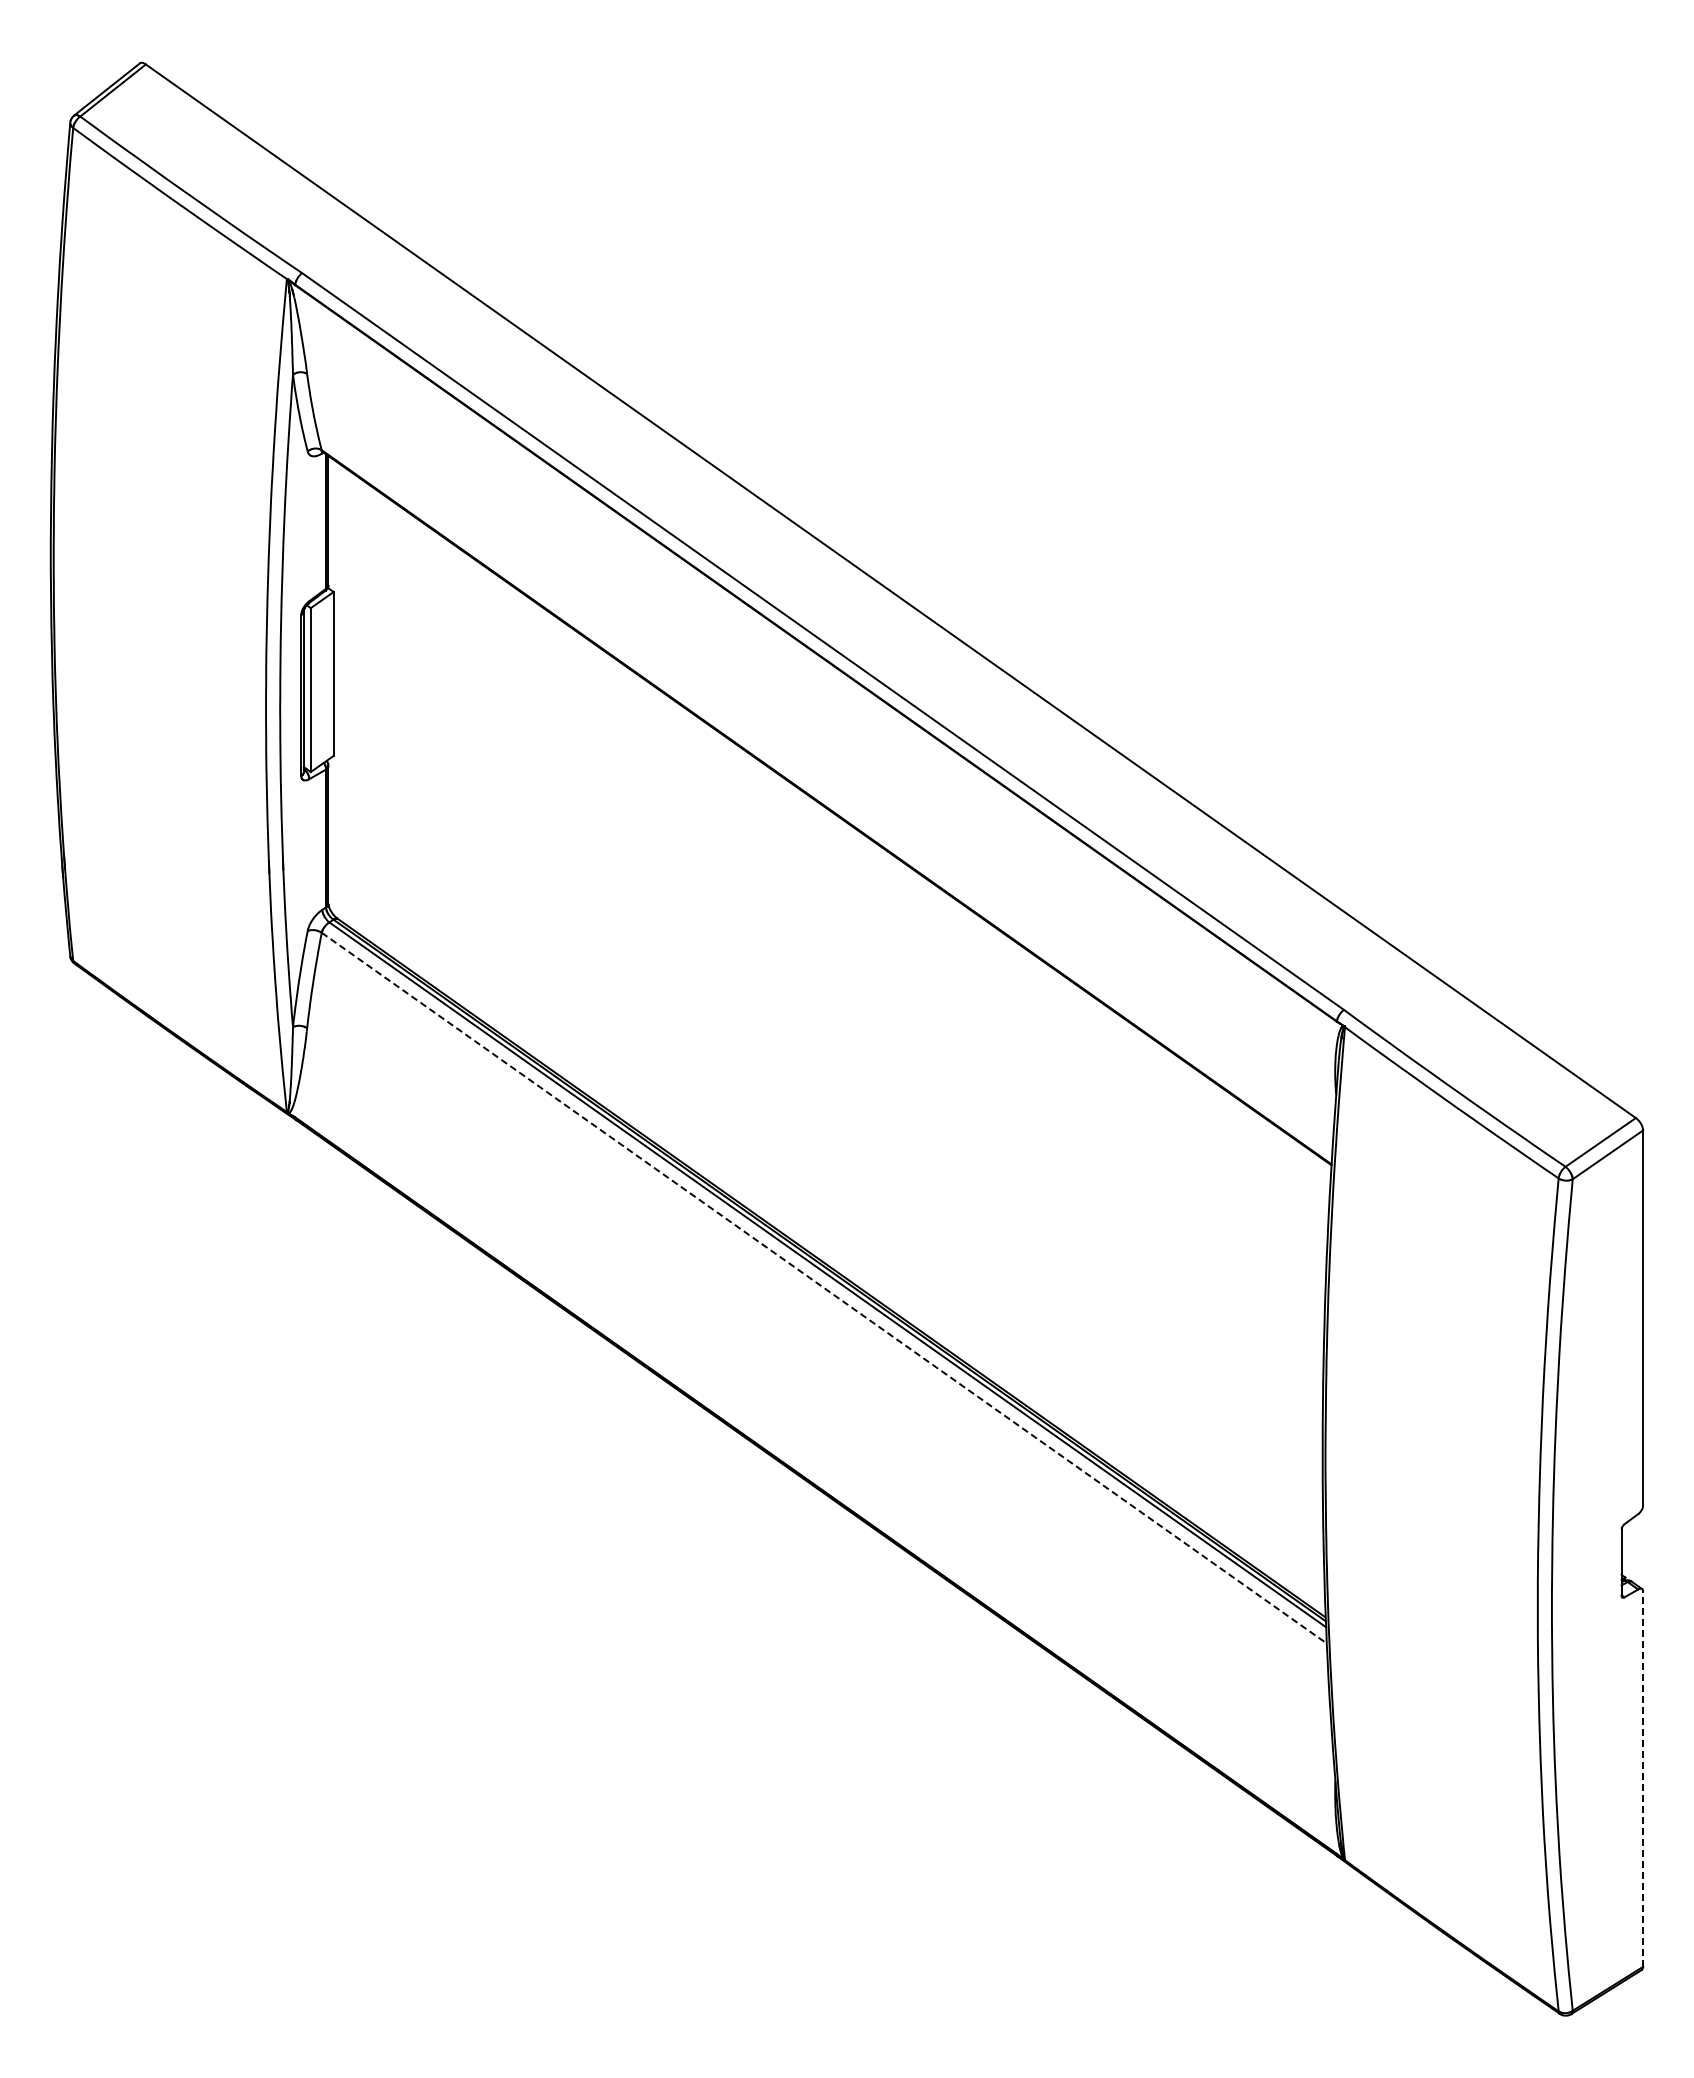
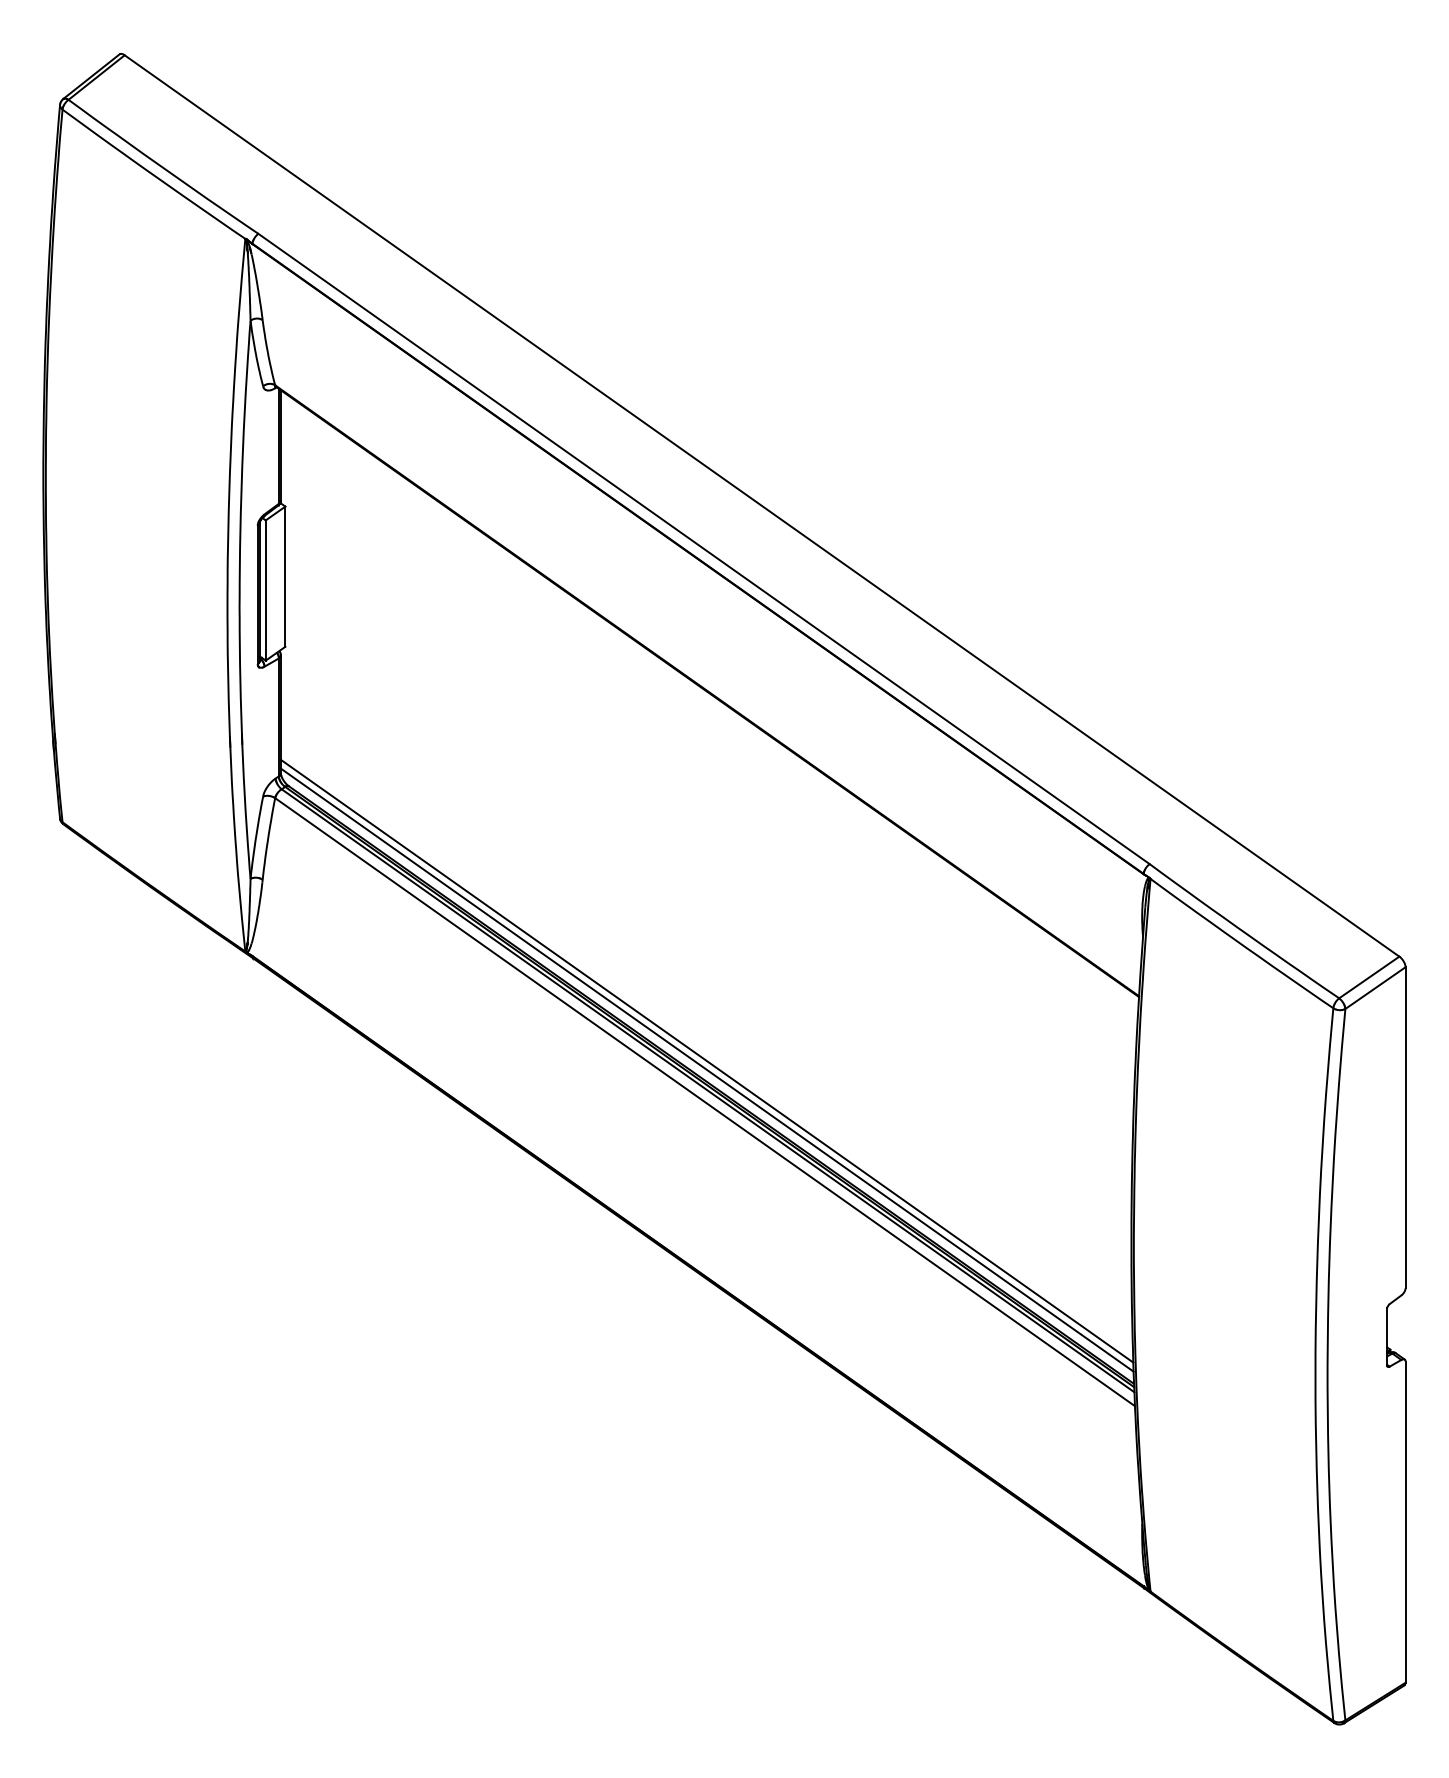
line: (826, 1239) -> (706, 1060), added
line: (826, 1250) -> (706, 1069), added
line: (824, 1288) -> (705, 1102), dashed -> solid
line: (1643, 1779) -> (1405, 1522), dashed -> solid

